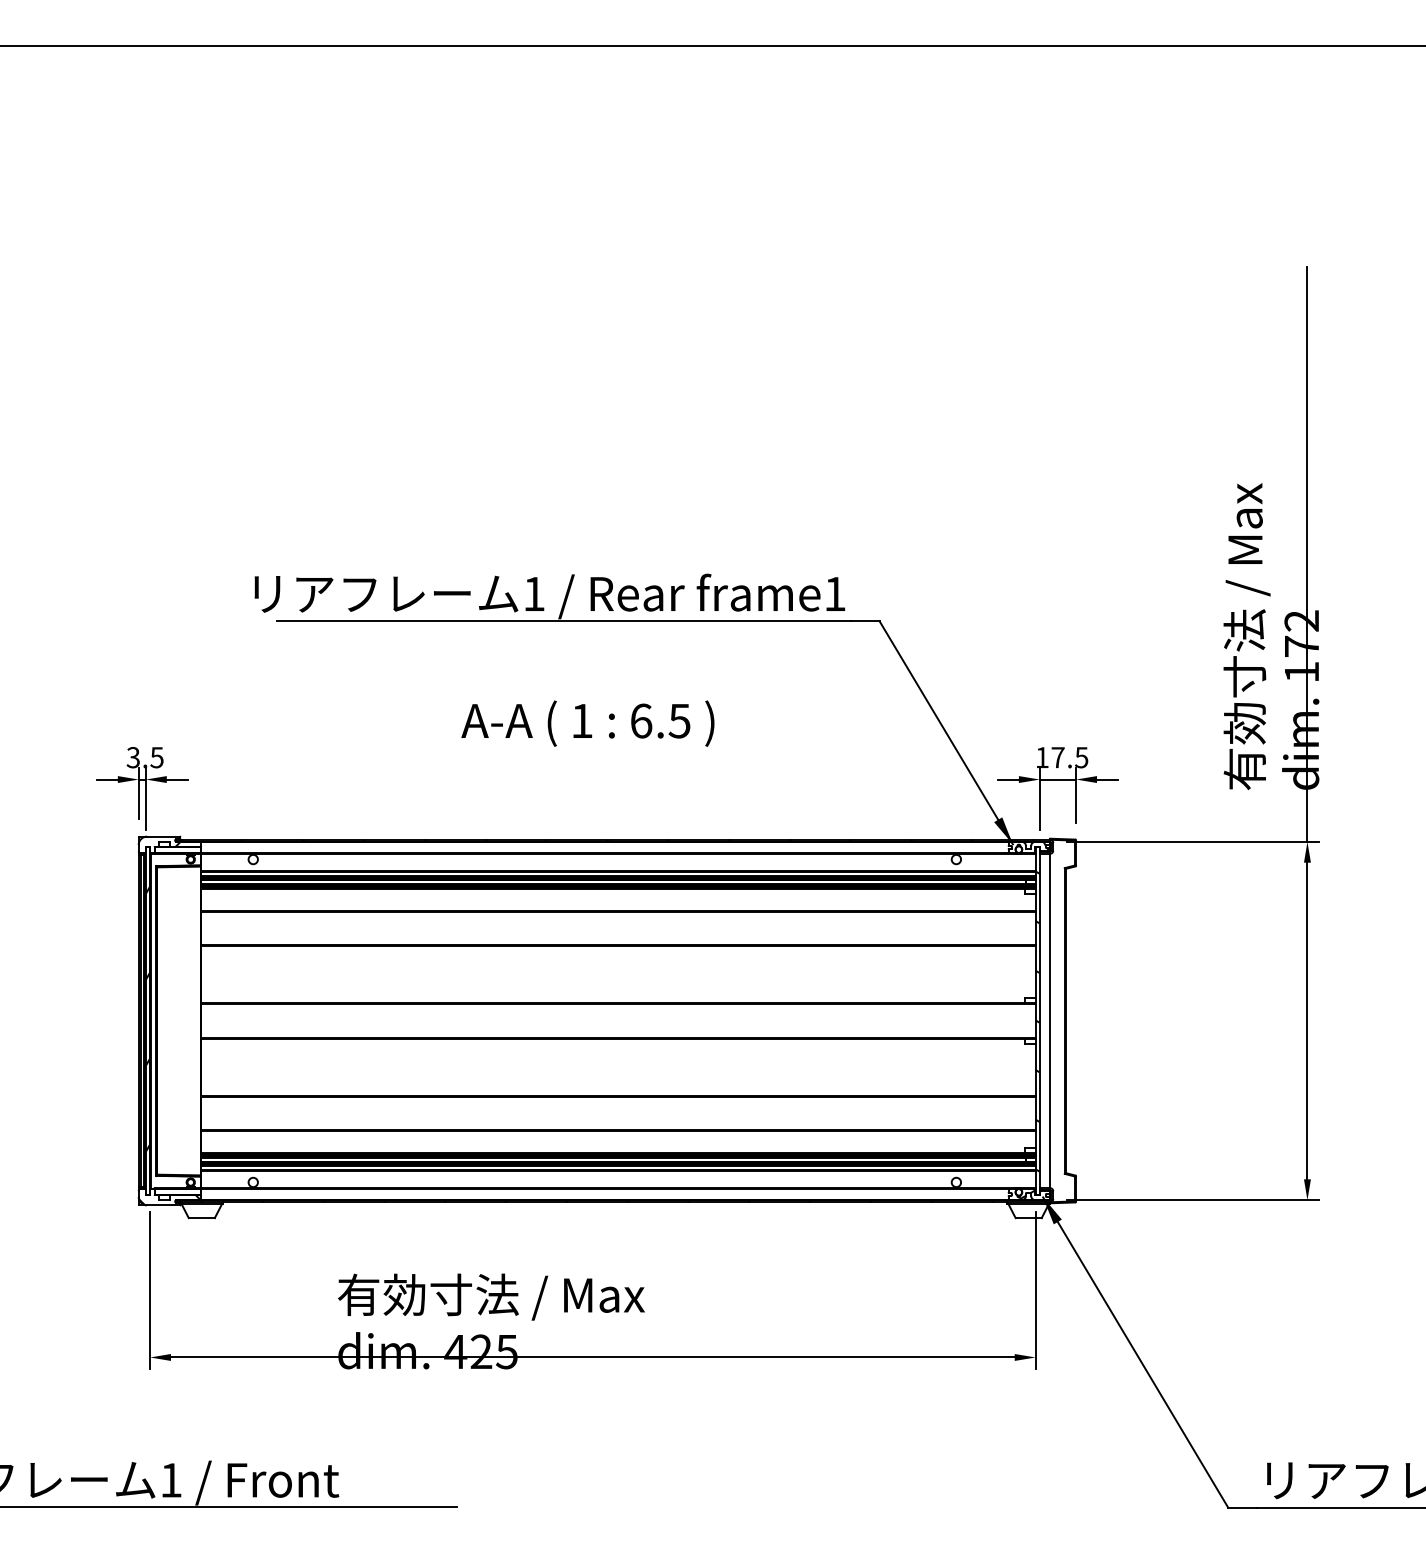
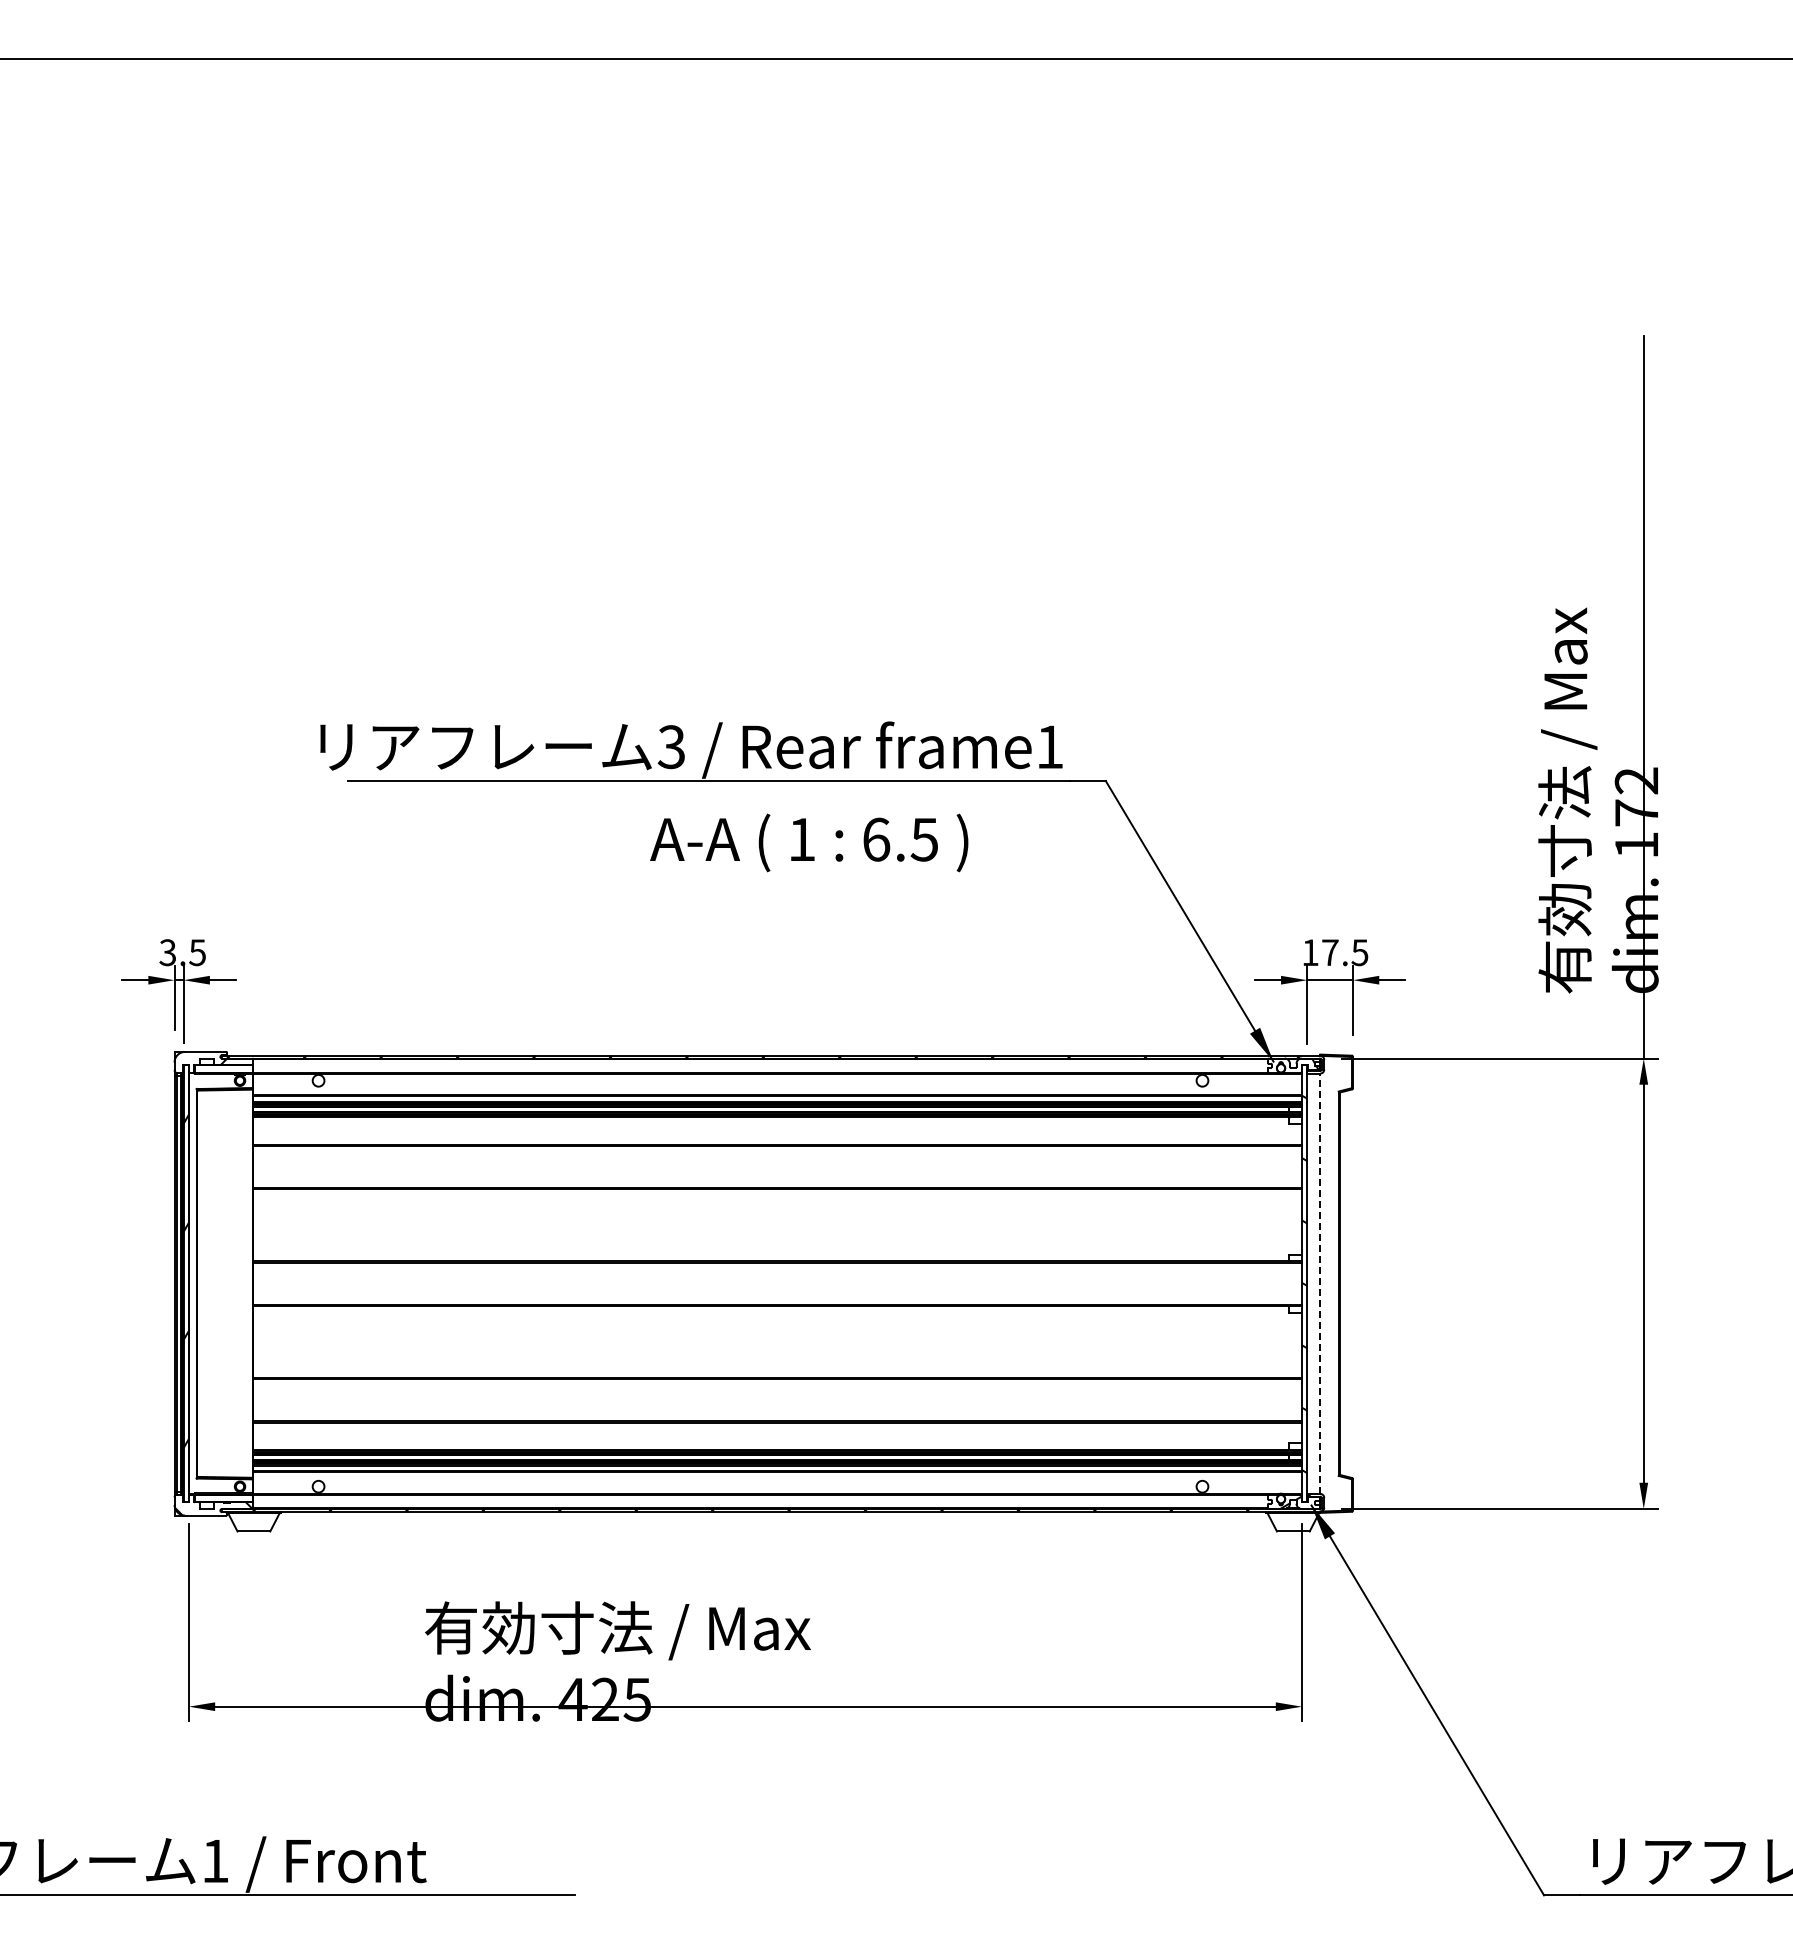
text: (533, 594) -> (670, 747), 1 -> 3
text: (588, 723) -> (809, 842), moved
line: (1050, 1020) -> (1320, 1283), solid -> dashed

